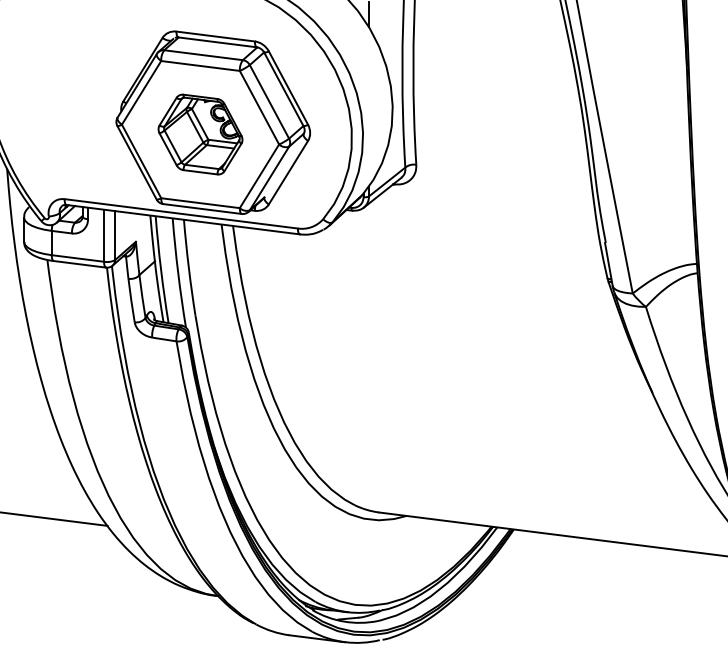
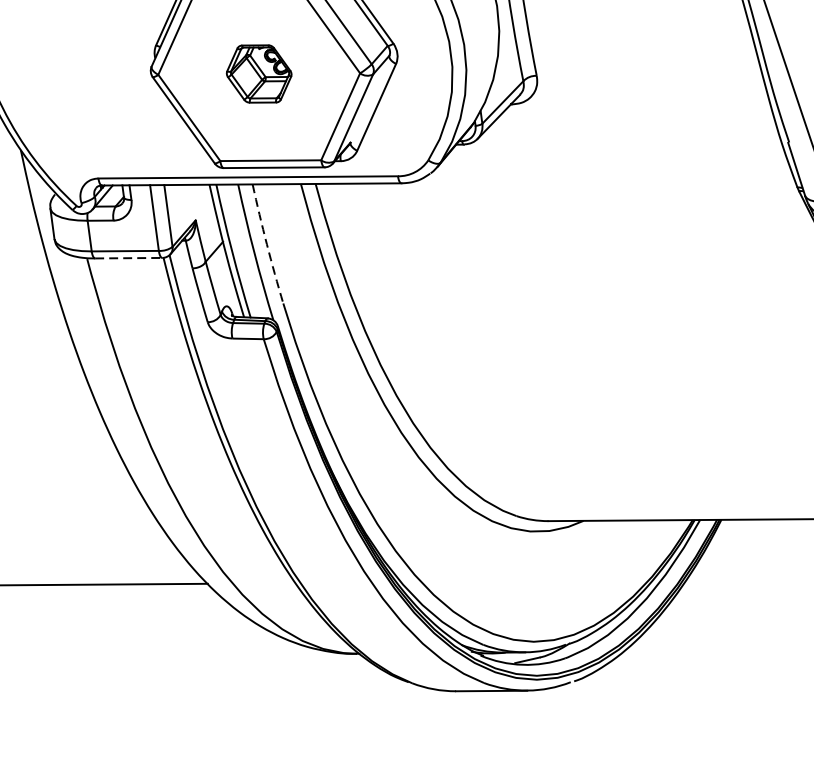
part: (200, 134) -> (259, 73), size x0.6
line: (80, 264) -> (129, 258), solid -> dashed
arc: (188, 267) -> (266, 243), solid -> dashed

